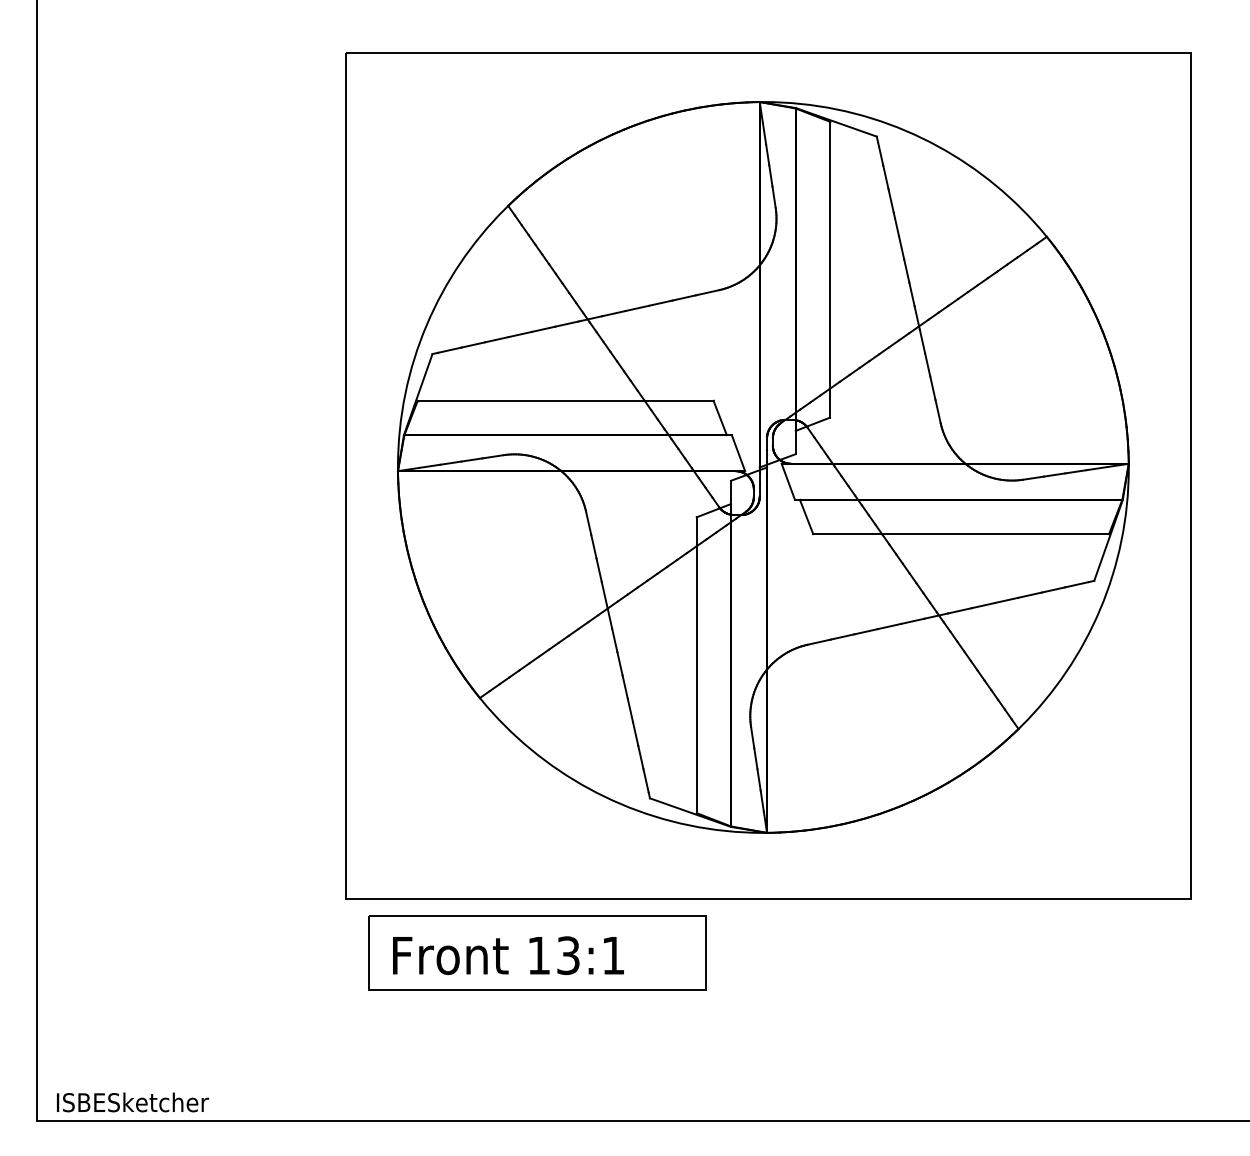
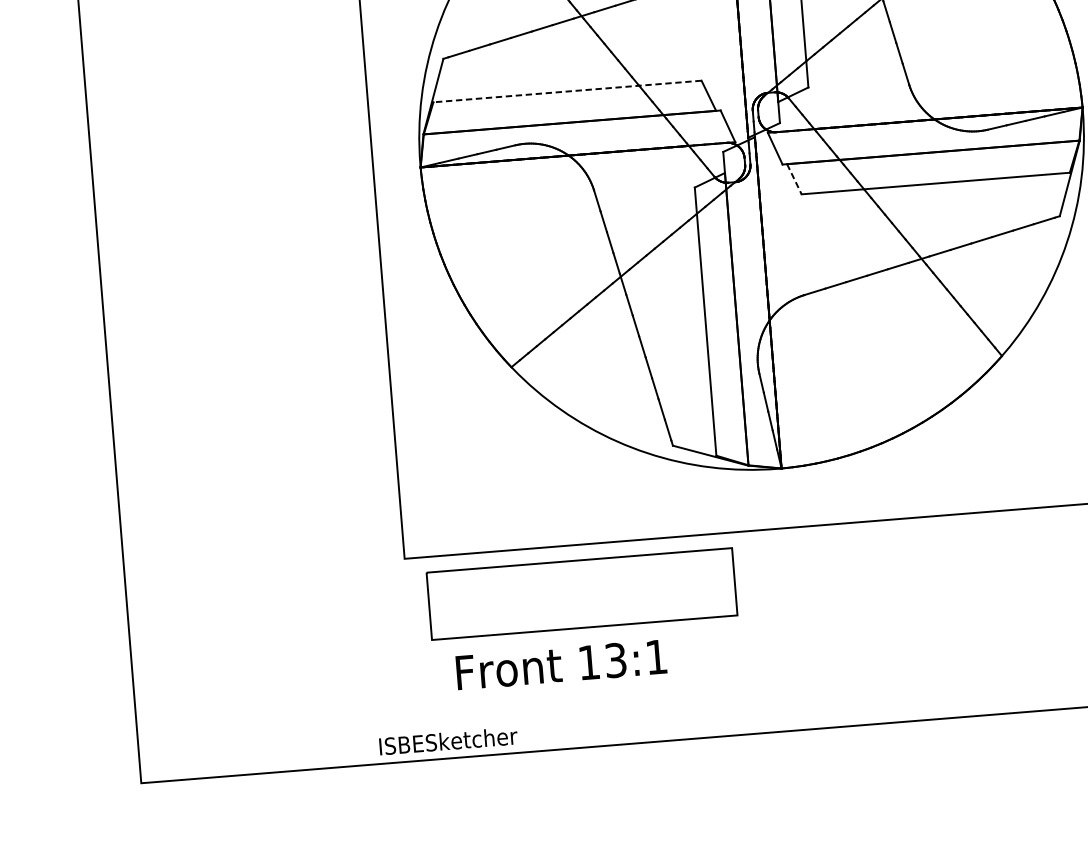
line: (565, 400) -> (567, 91), solid -> dashed
line: (806, 517) -> (794, 179), solid -> dashed
text: (508, 955) -> (561, 664), moved
text: (132, 1102) -> (448, 741), moved

